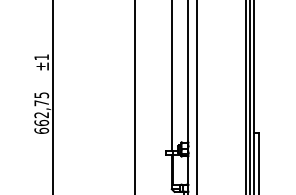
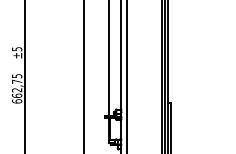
text: (42, 57) -> (17, 49), ±1 -> ±5

